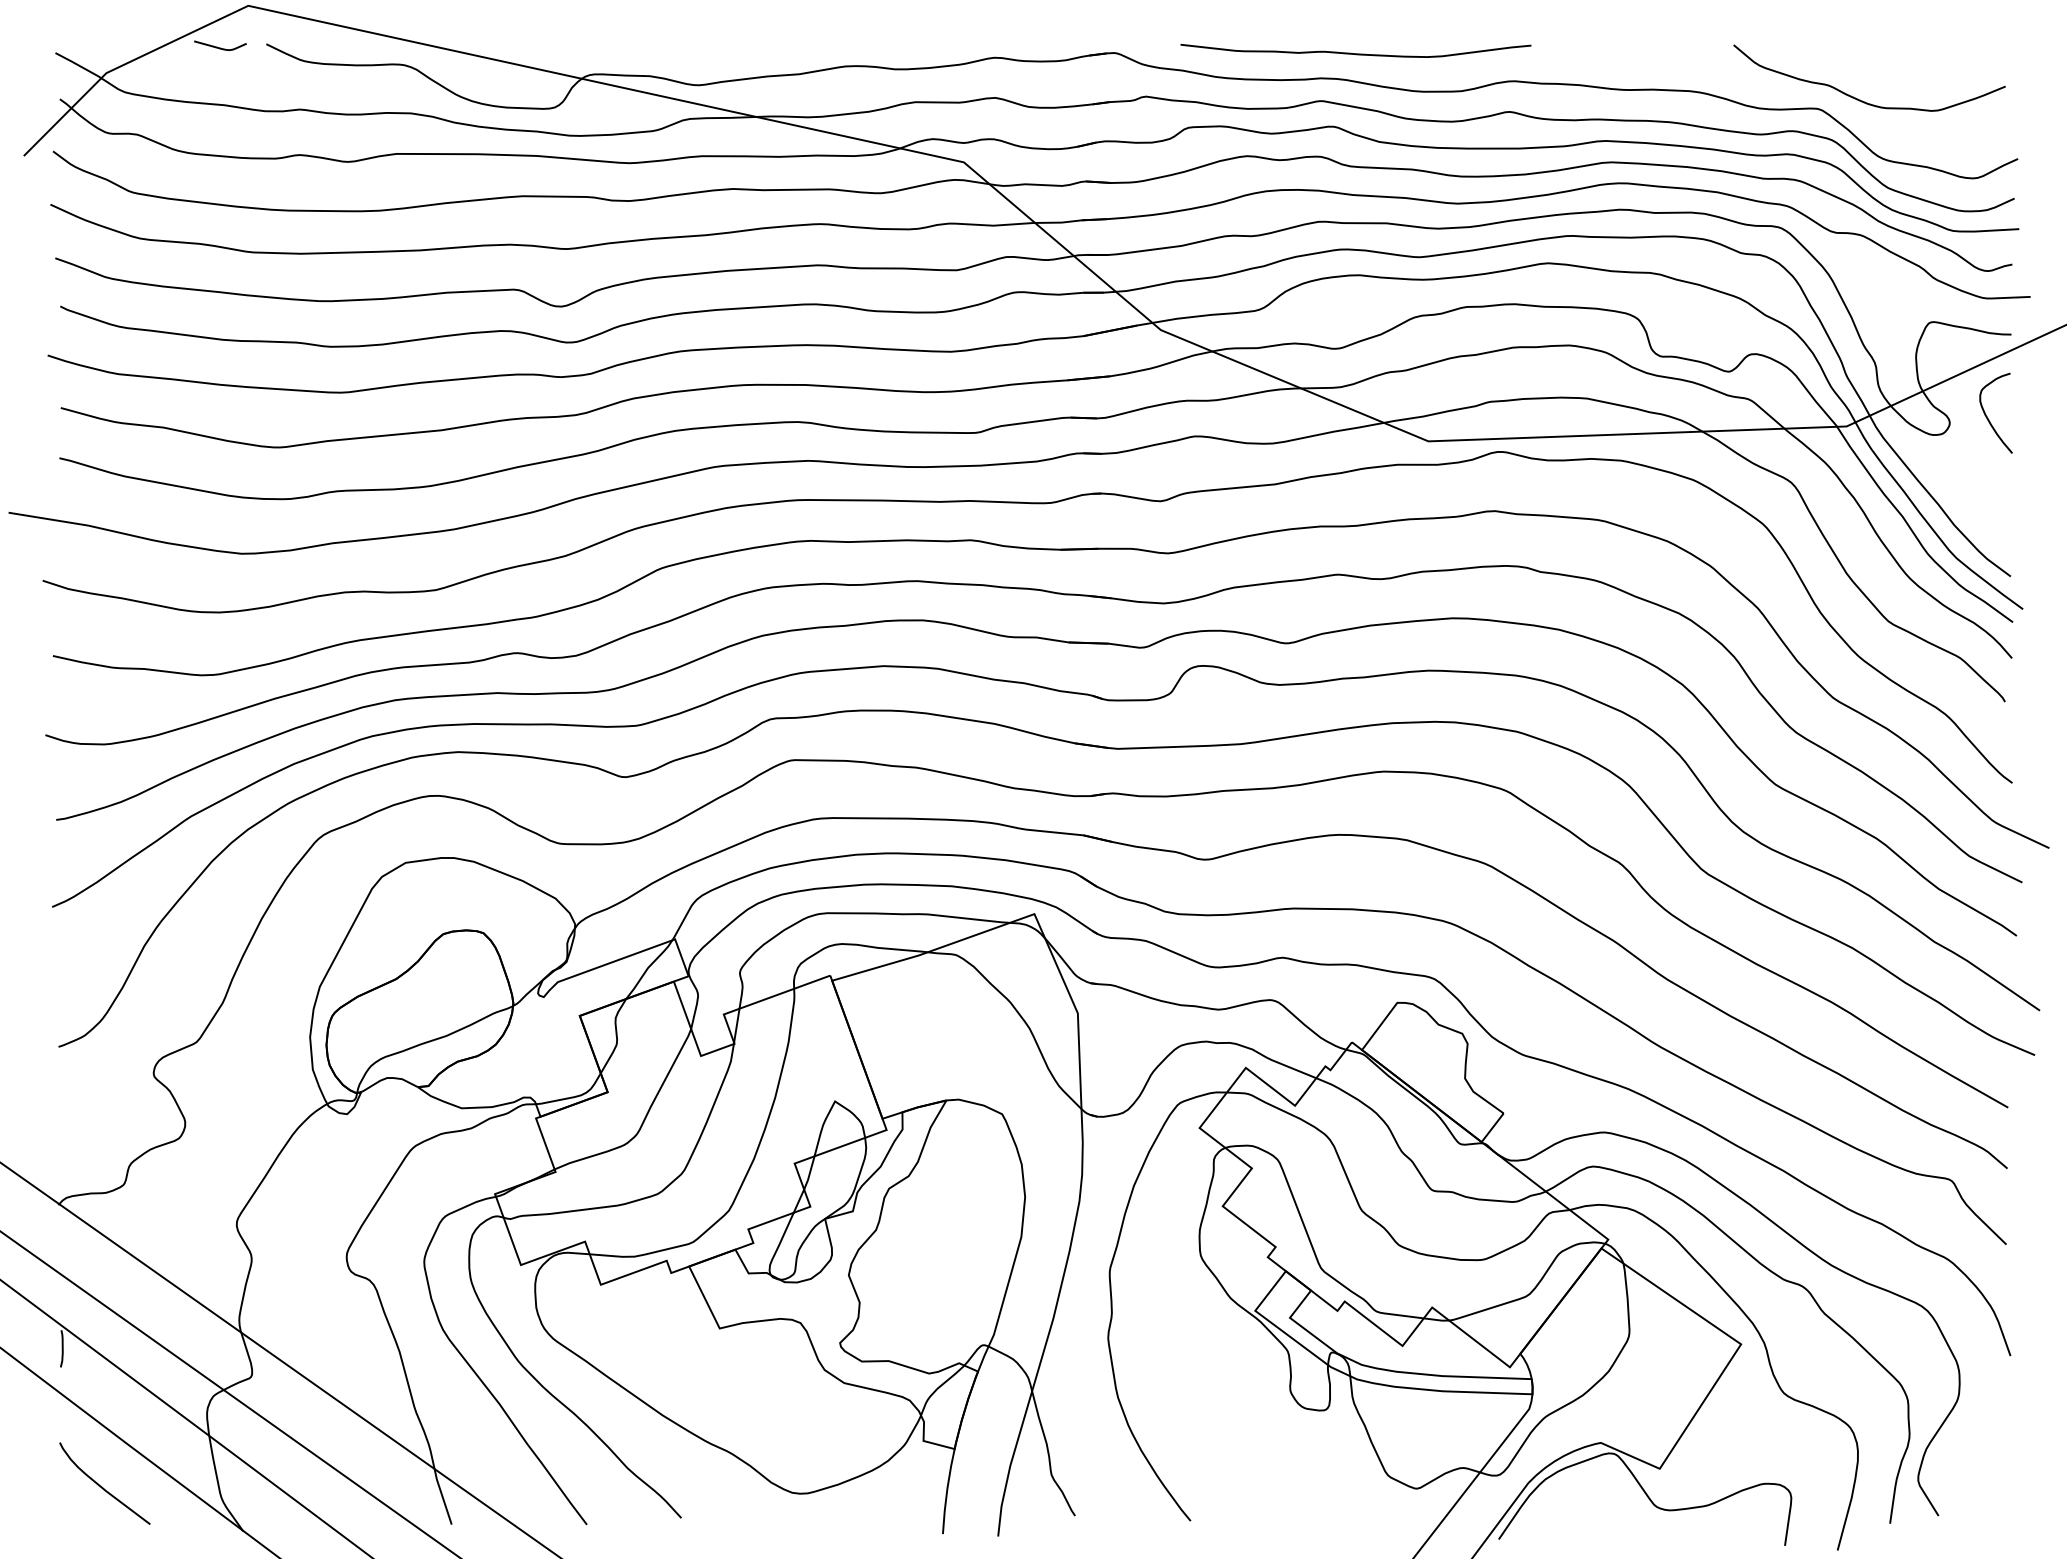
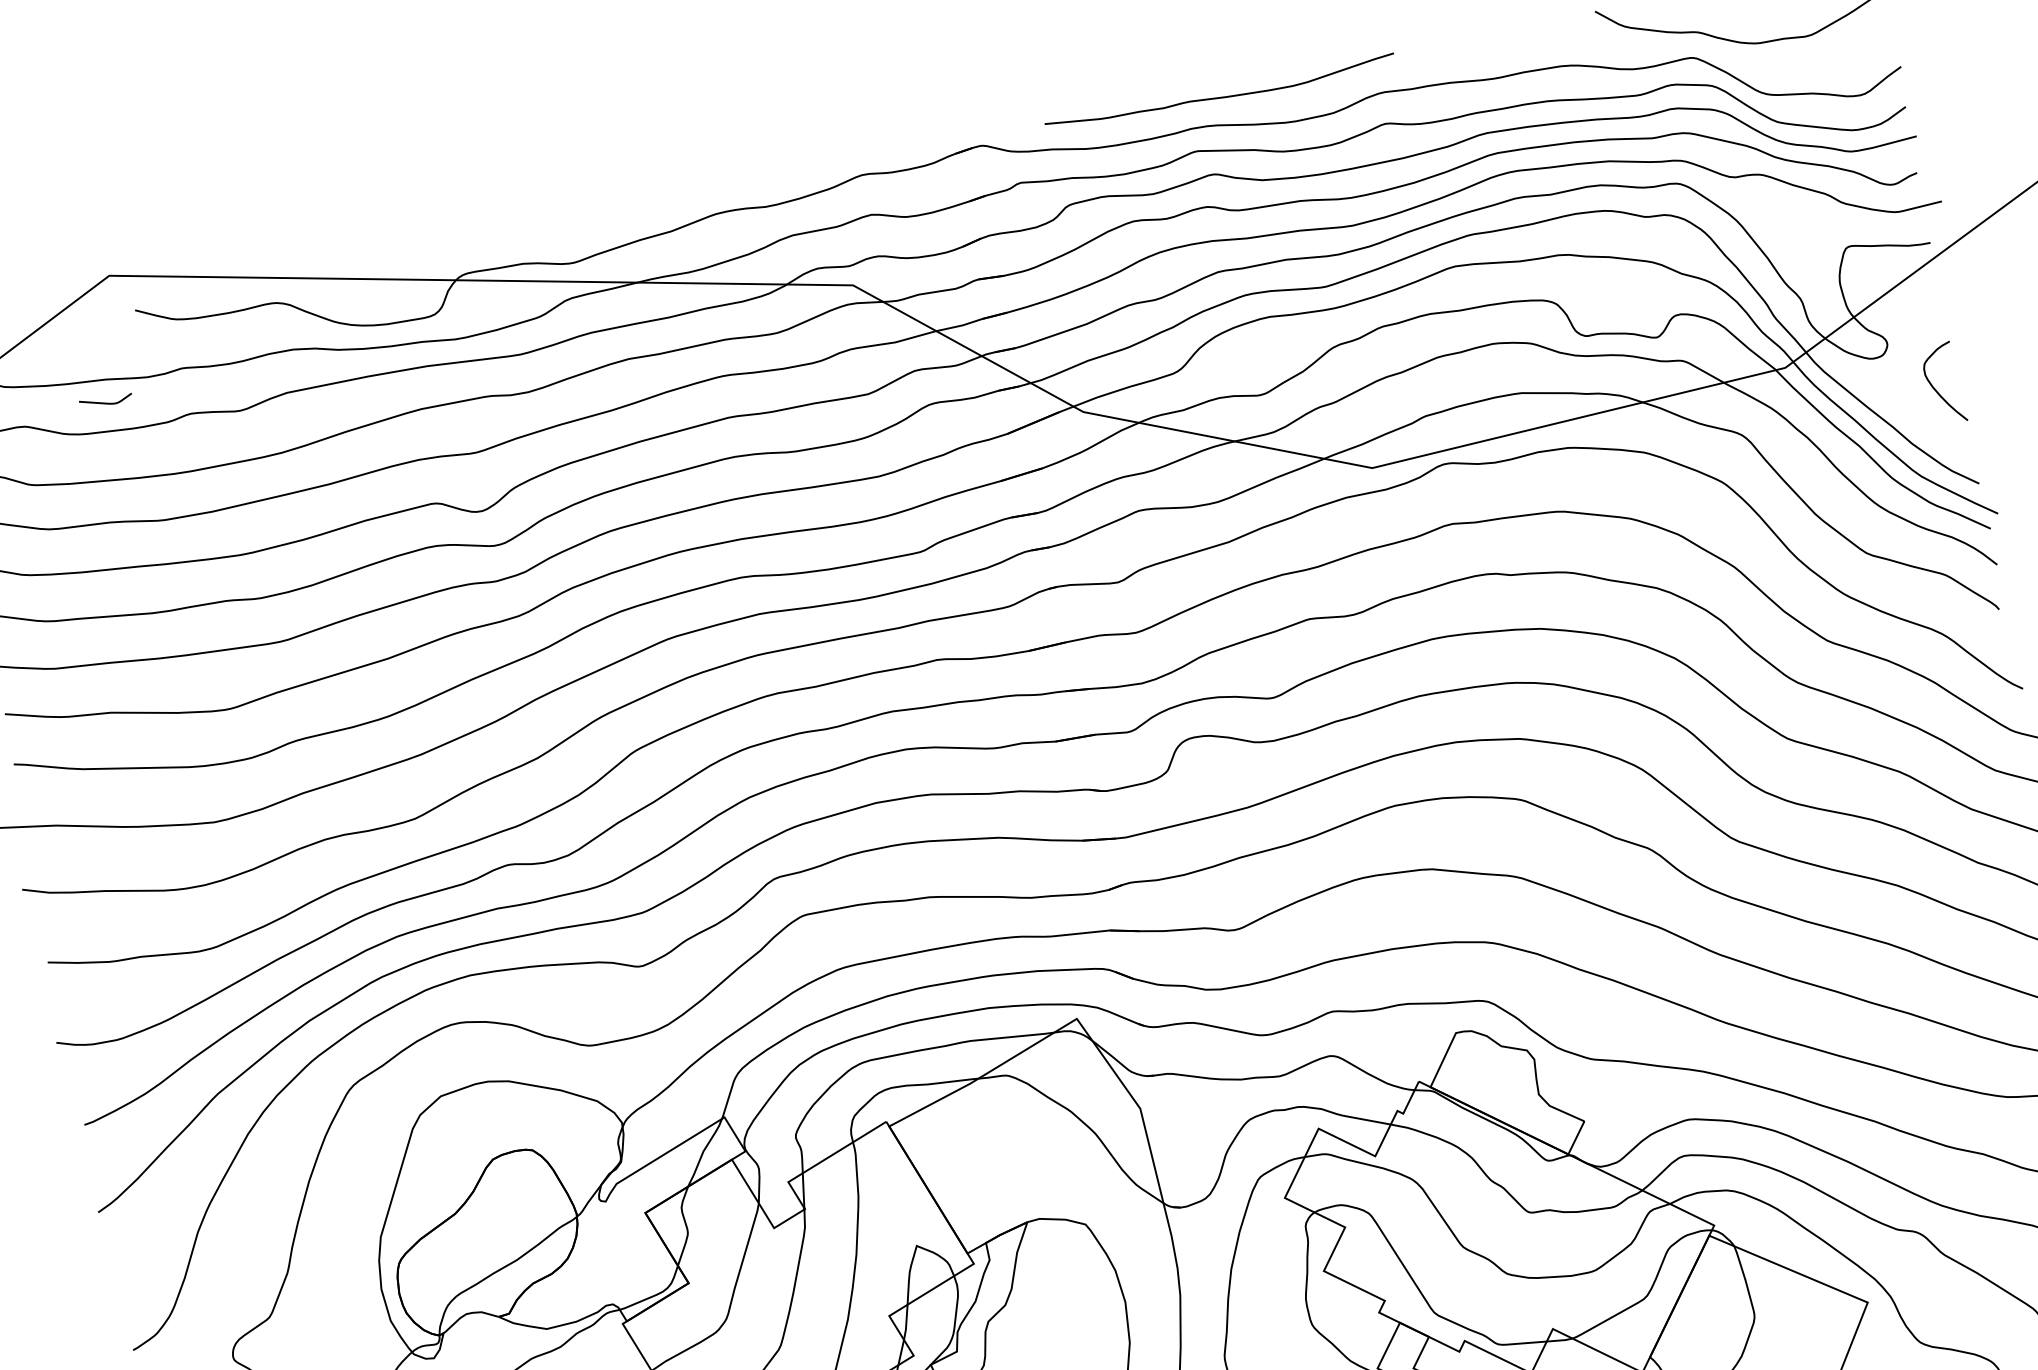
curve: (220, 47) -> (106, 402), moved
curve: (1987, 416) -> (1935, 388), moved

